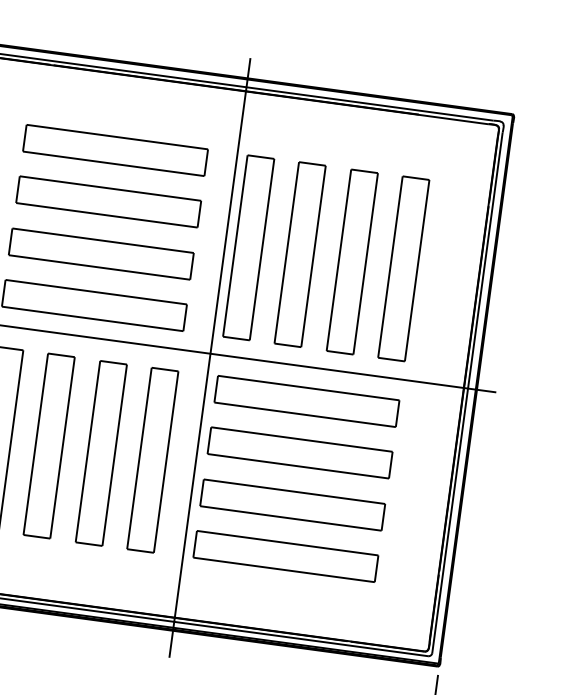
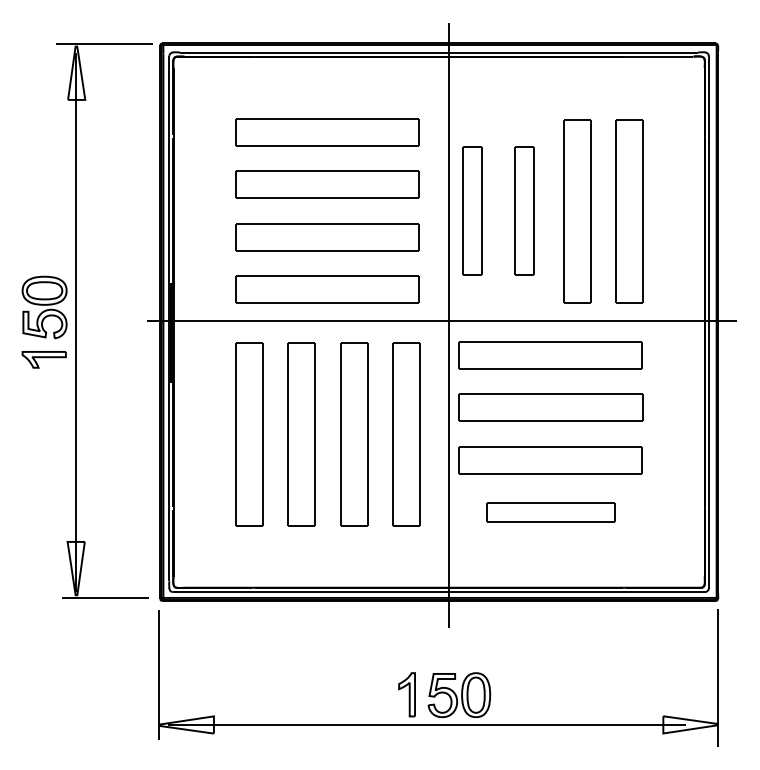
part: (248, 247) -> (472, 211), size x0.7
part: (300, 254) -> (524, 211), size x0.7
part: (285, 556) -> (550, 512), size x0.7

